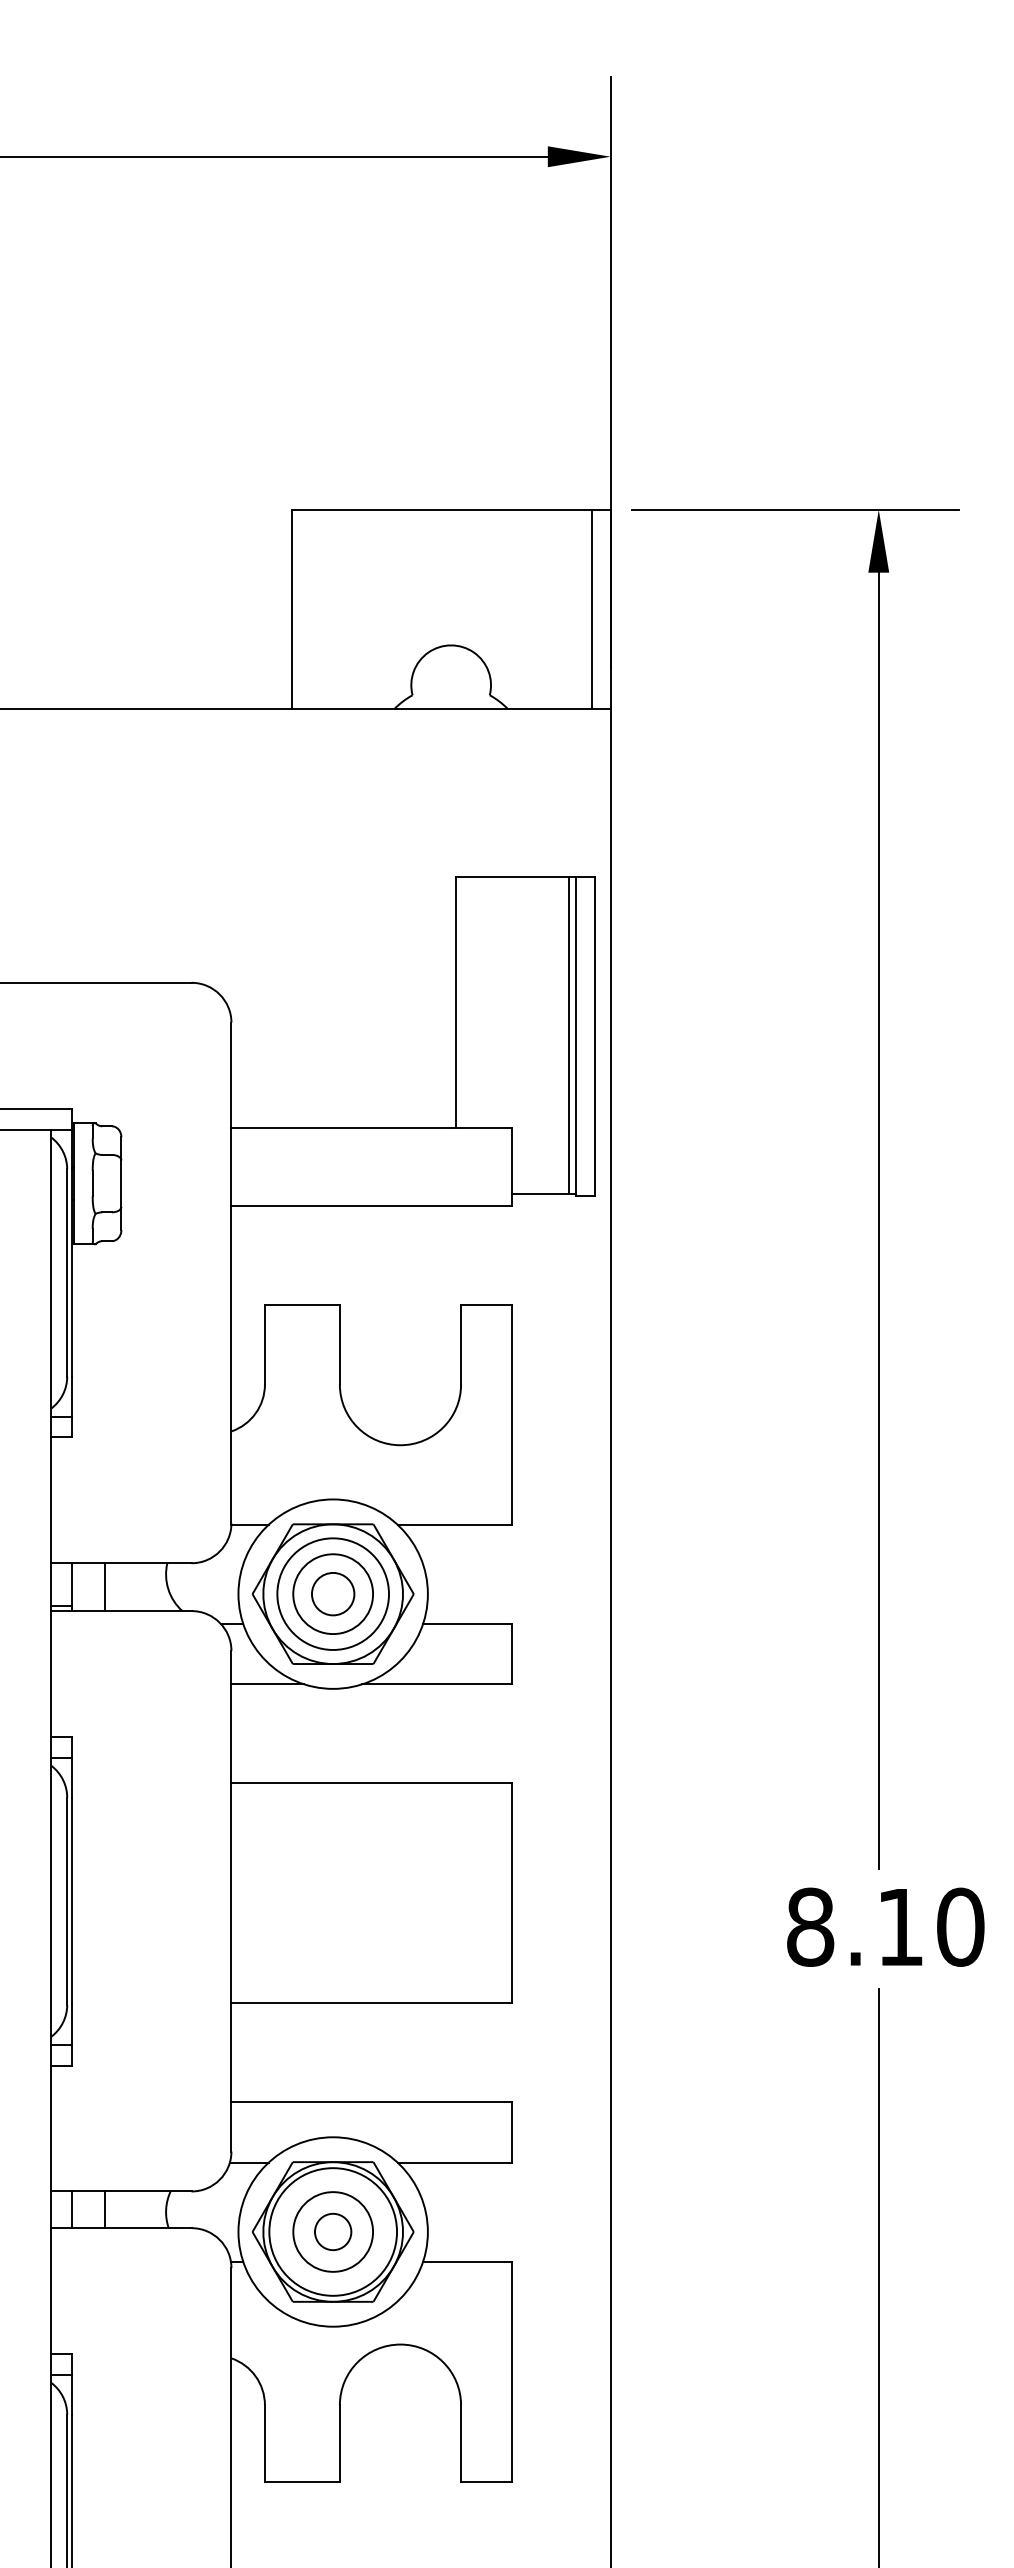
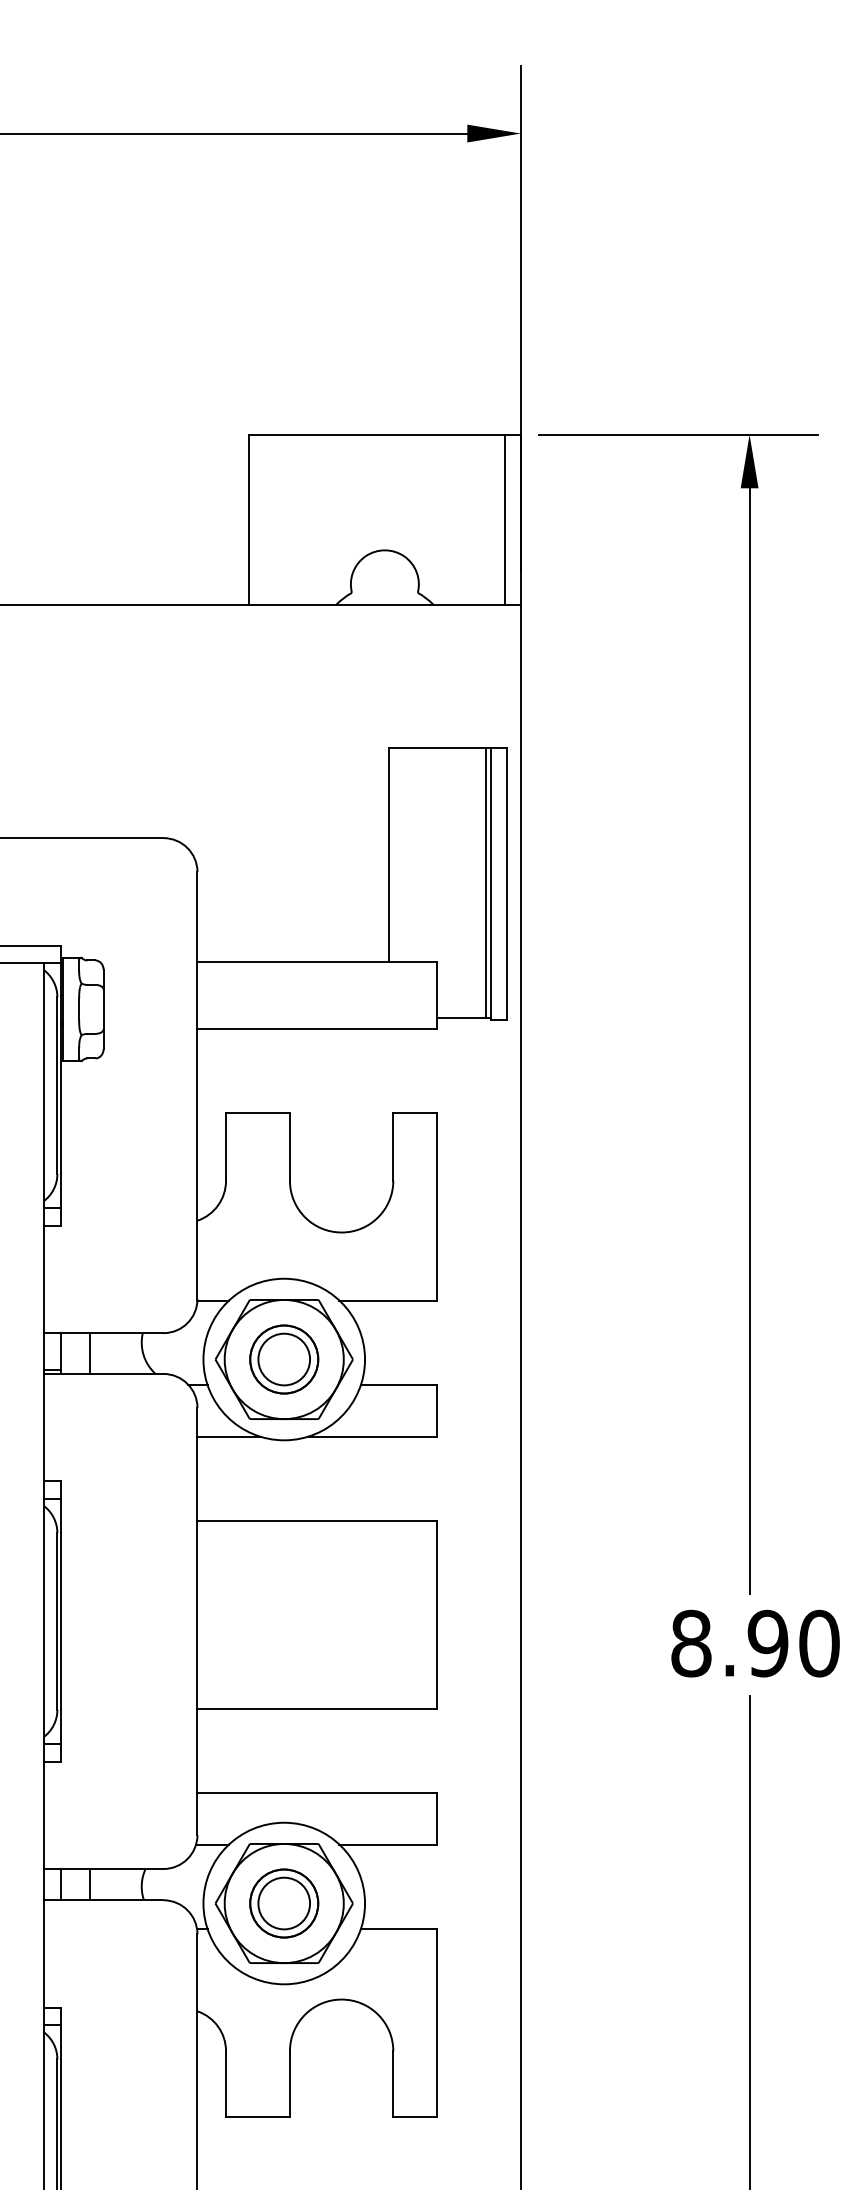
circle: (332, 1593) -> (283, 1358), size x1.43
circle: (333, 1594) -> (284, 1359), size x0.71
text: (900, 1926) -> (768, 1642), 8.10 -> 8.90
circle: (332, 2231) -> (283, 1903), size x1.67
circle: (333, 2231) -> (284, 1903), size x0.62

